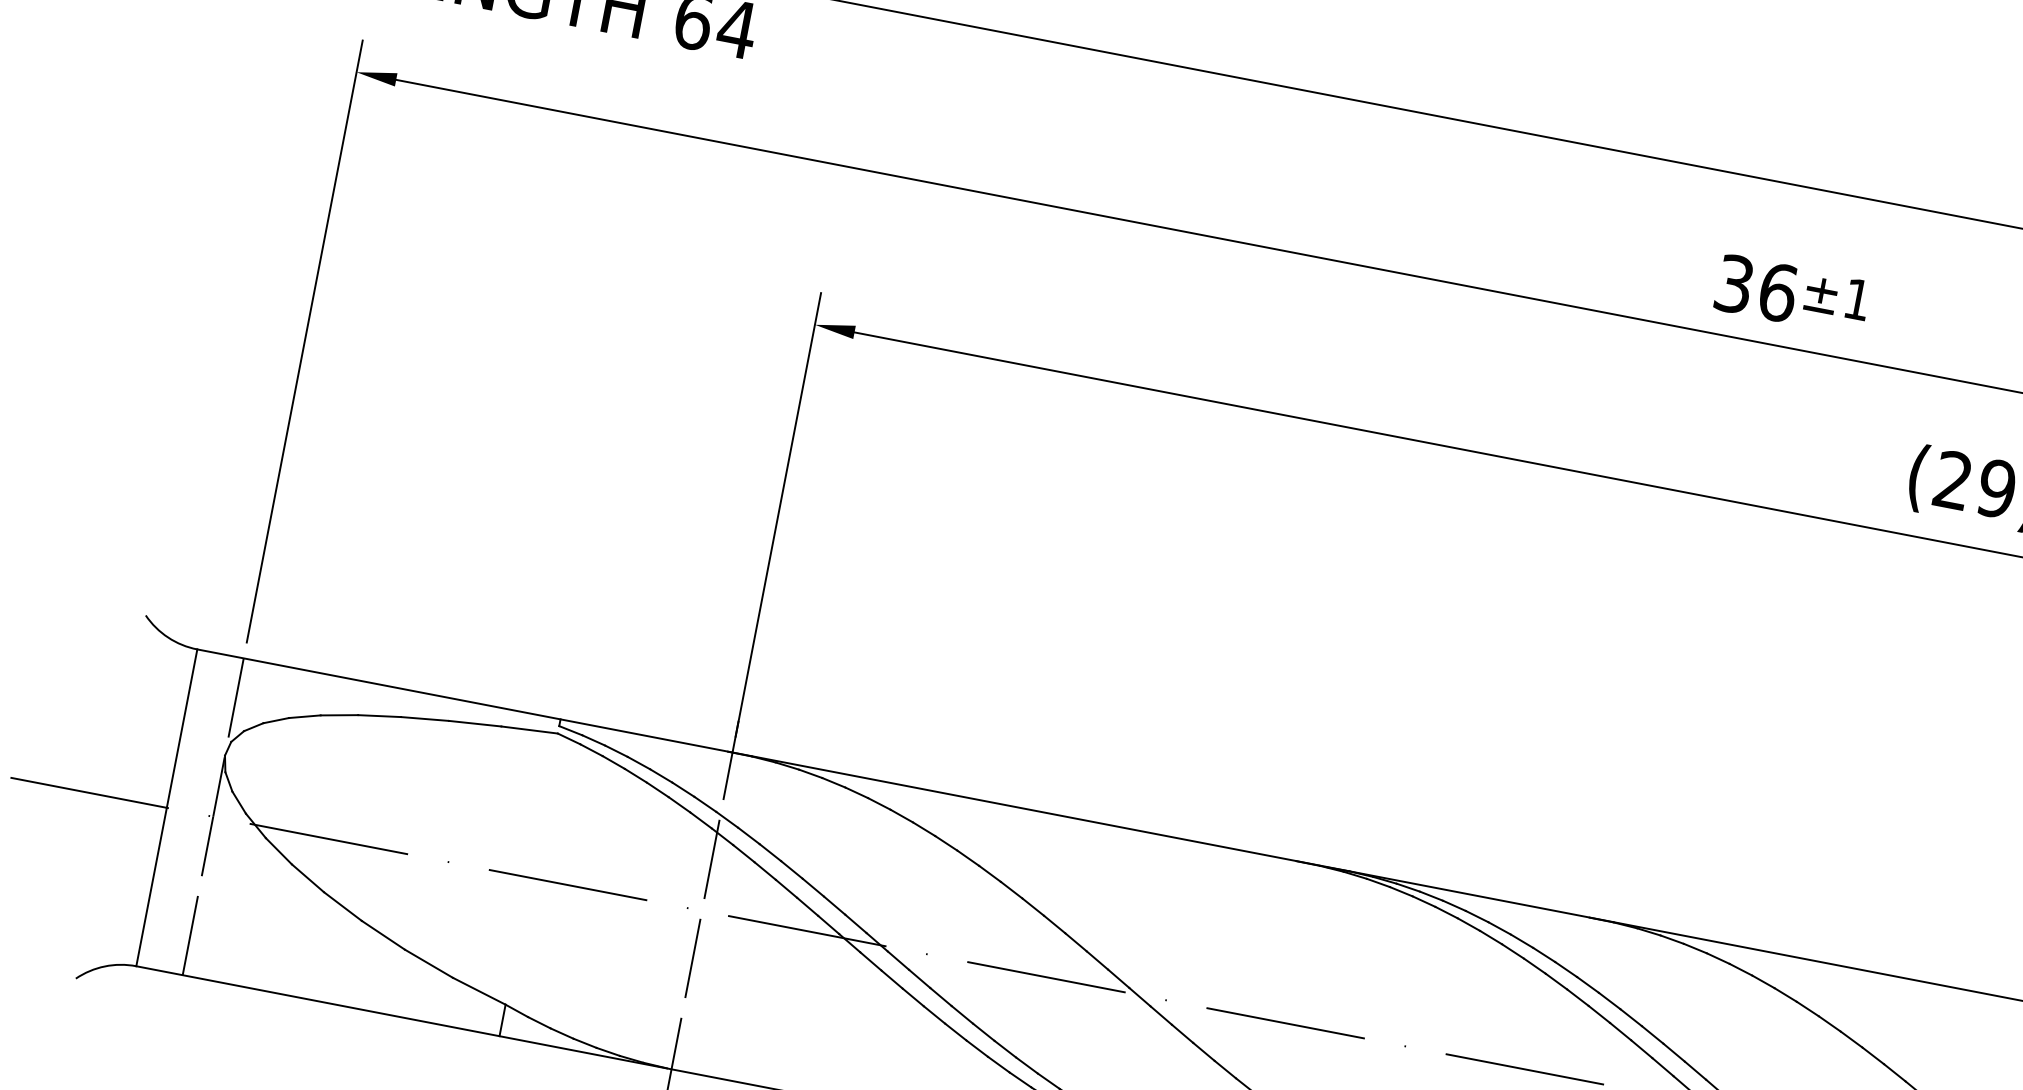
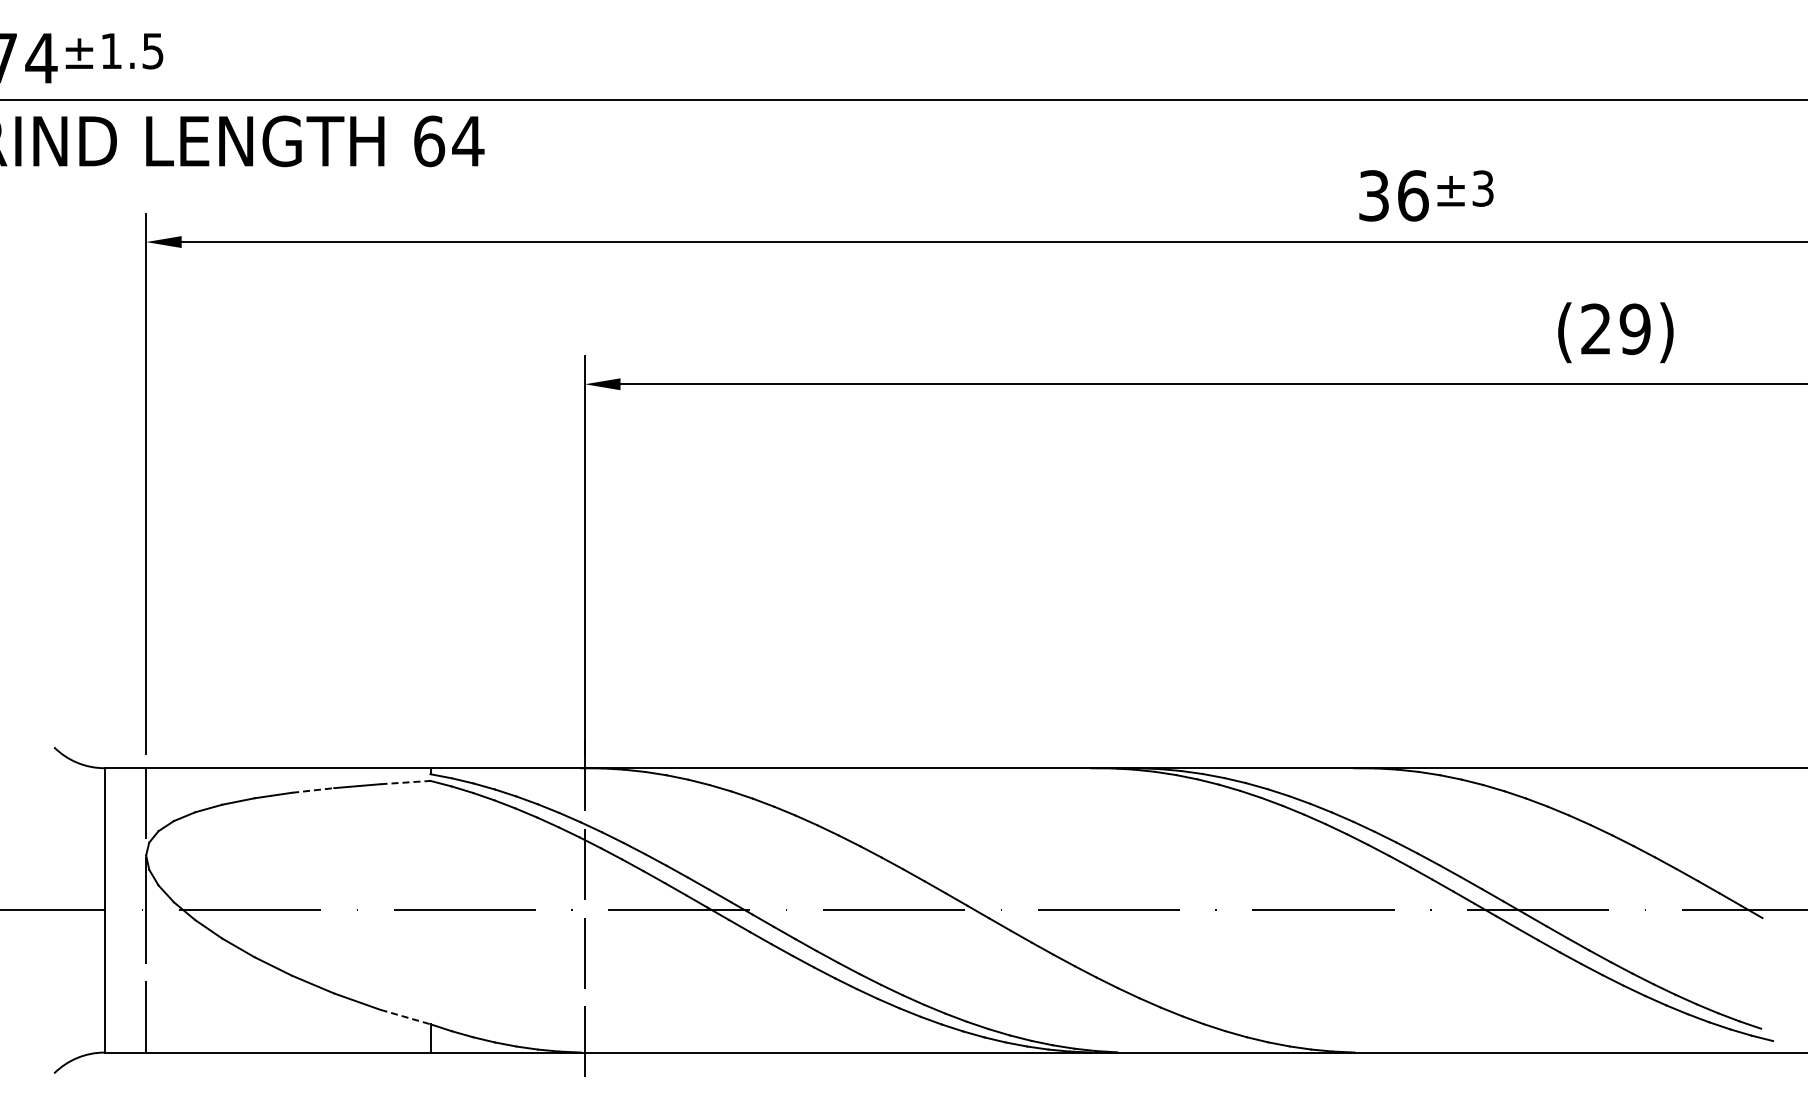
text: (1856, 299) -> (1482, 188), ±1 -> ±3
line: (425, 719) -> (313, 790), solid -> dashed
line: (530, 730) -> (406, 782), solid -> dashed
line: (480, 991) -> (406, 1017), solid -> dashed

